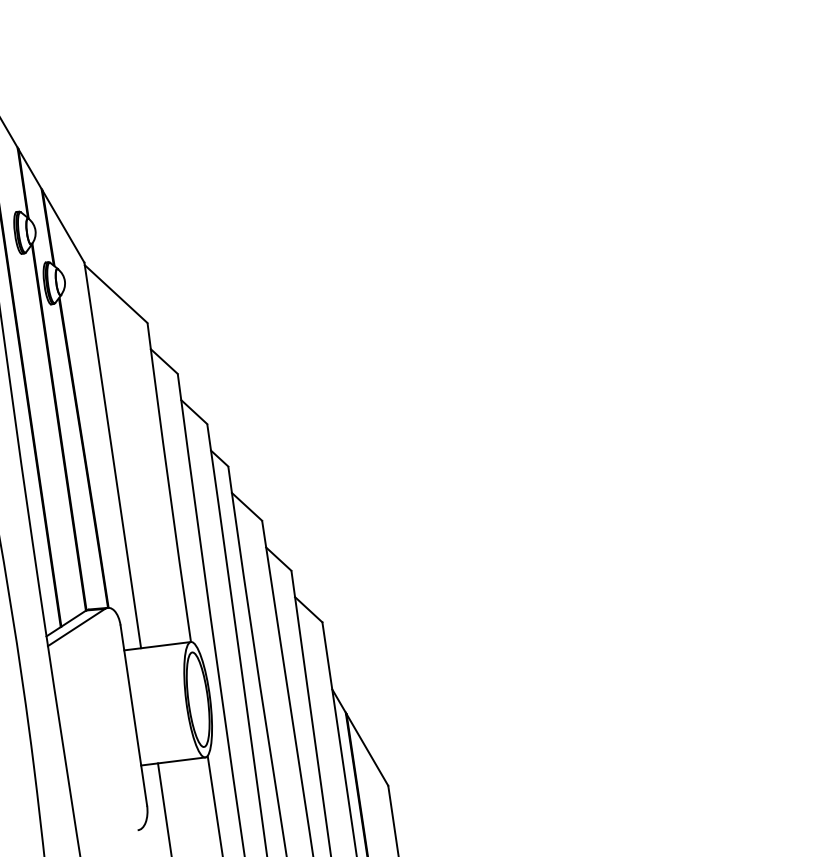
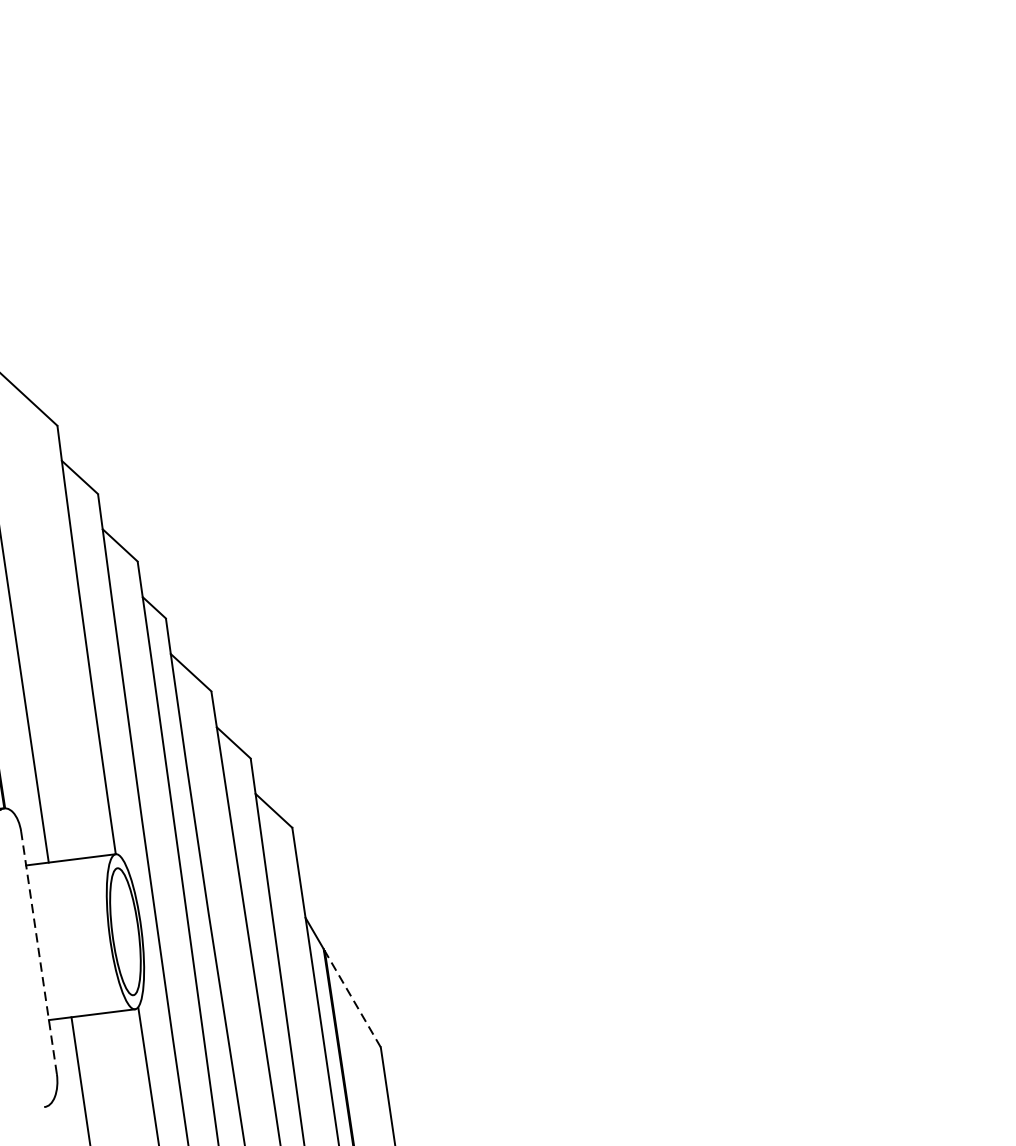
line: (133, 715) -> (38, 952), solid -> dashed
line: (367, 749) -> (352, 998), solid -> dashed

